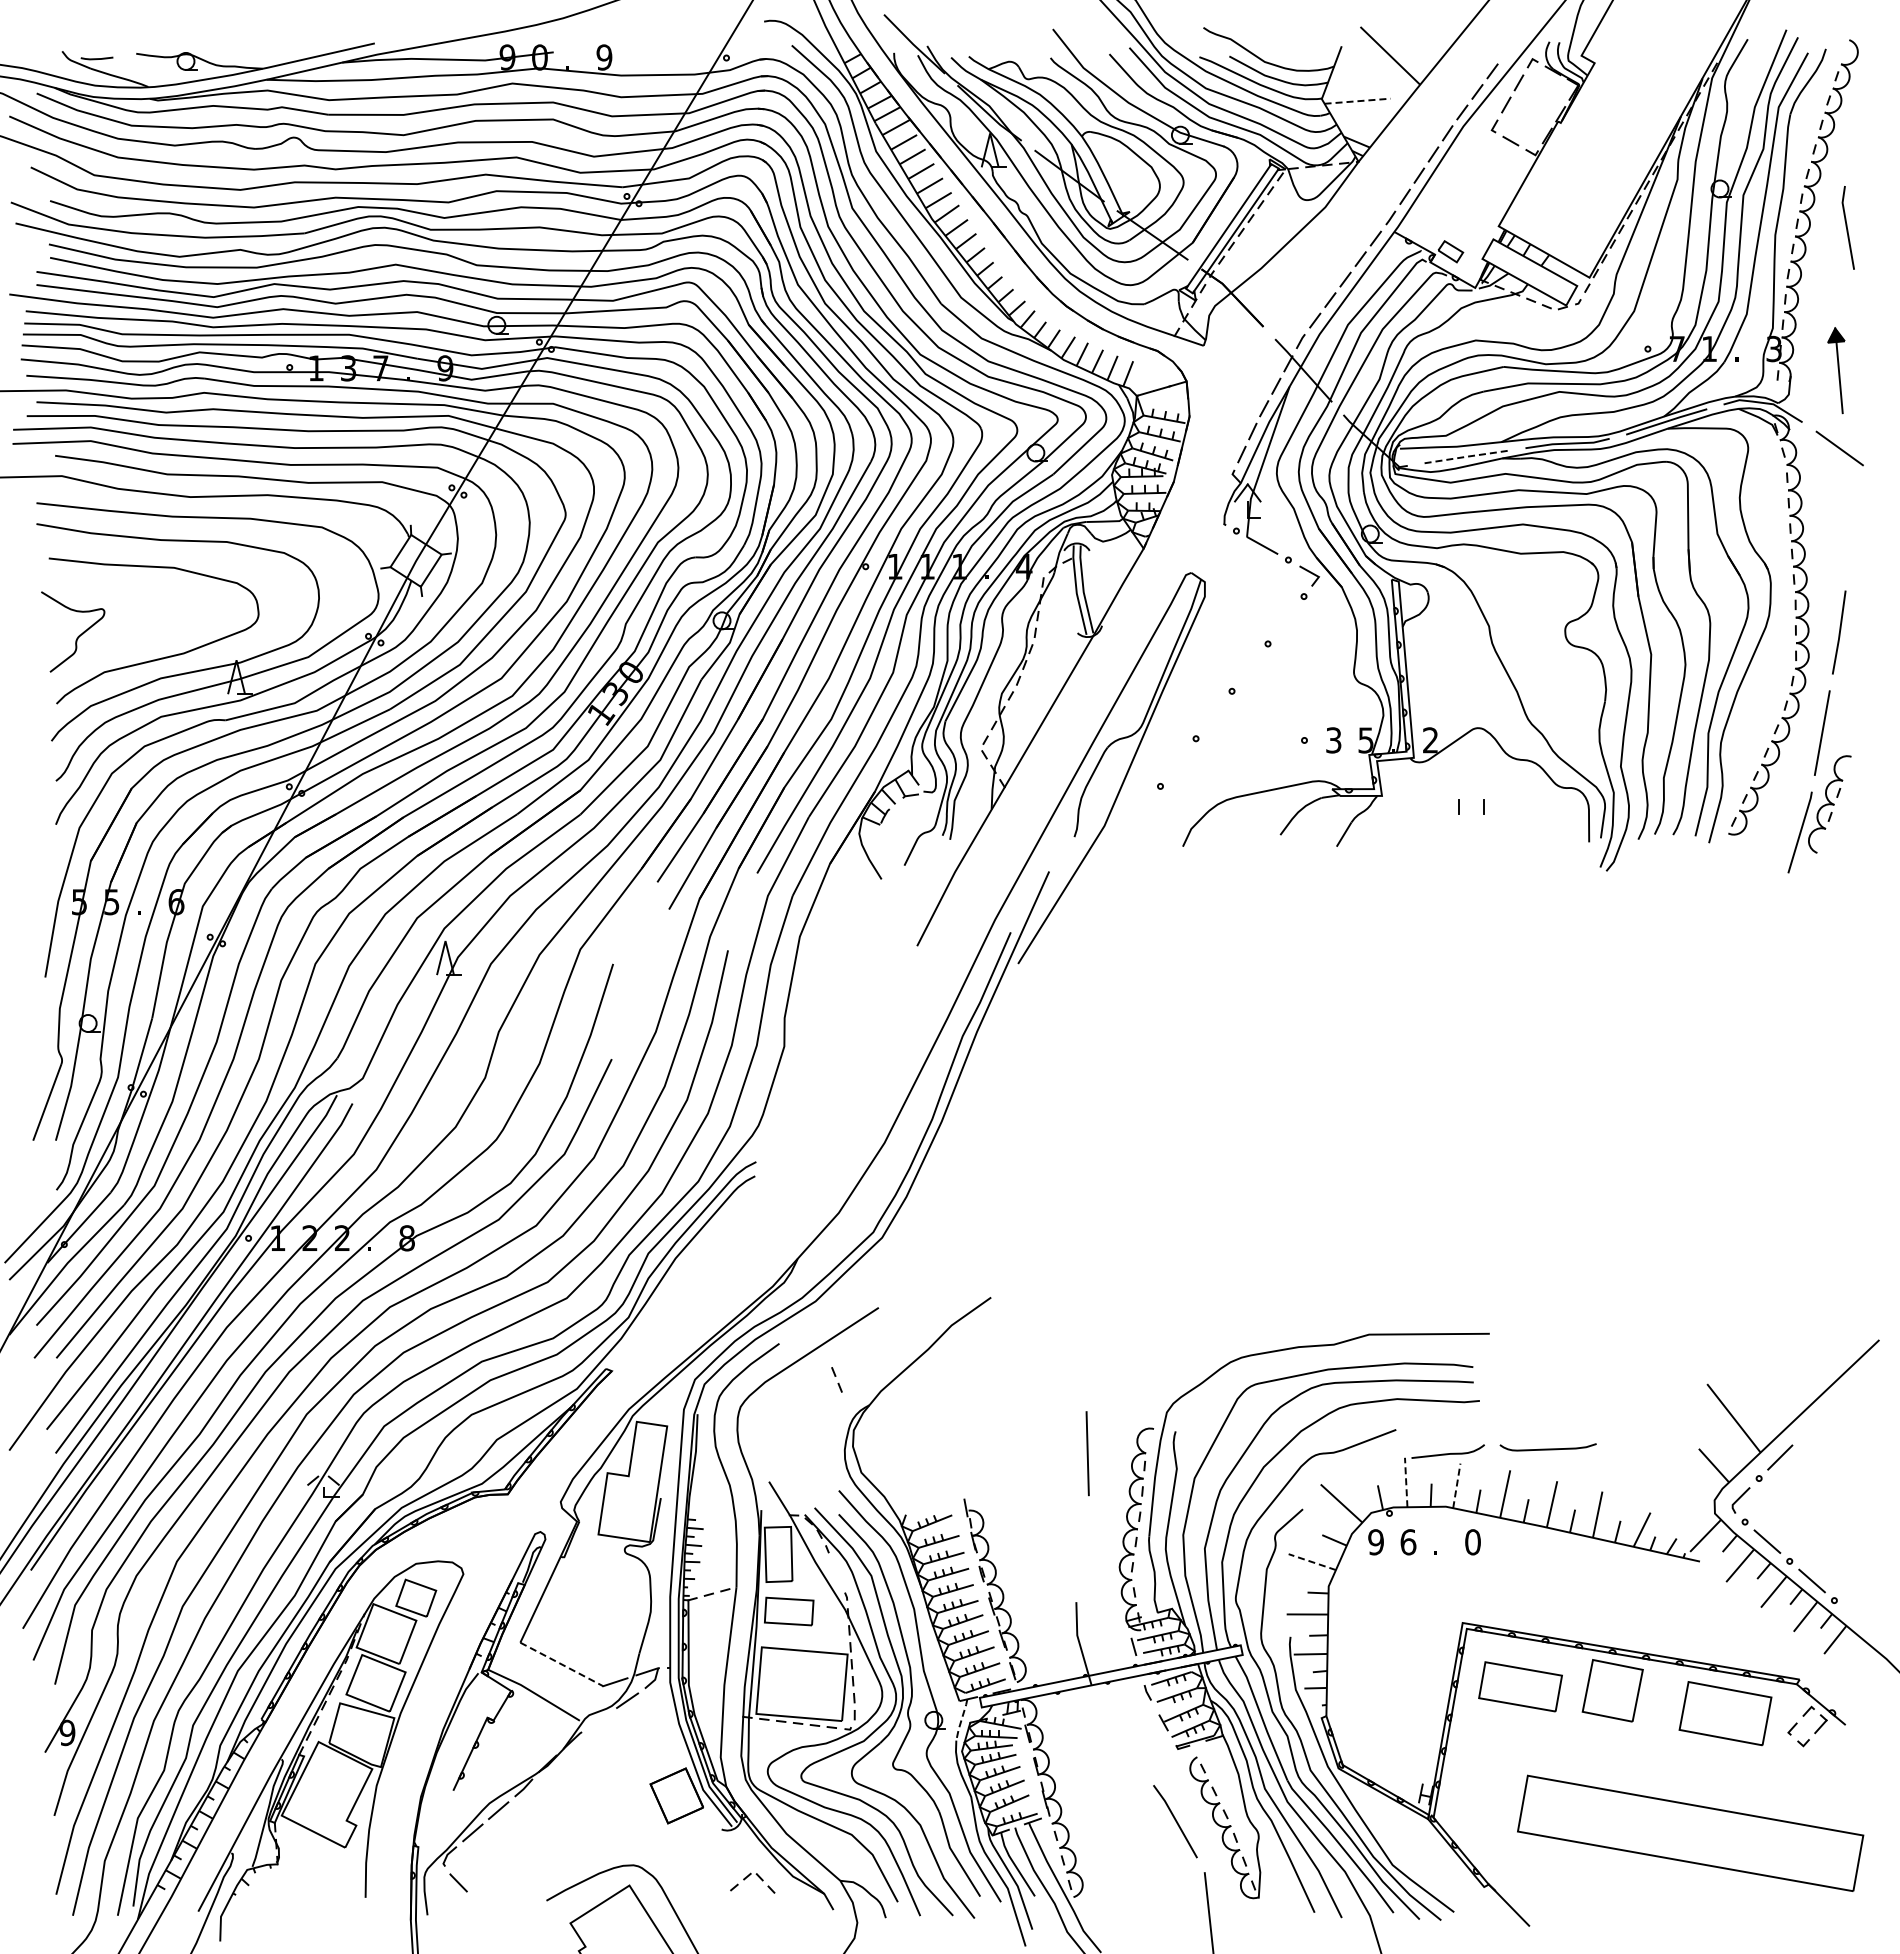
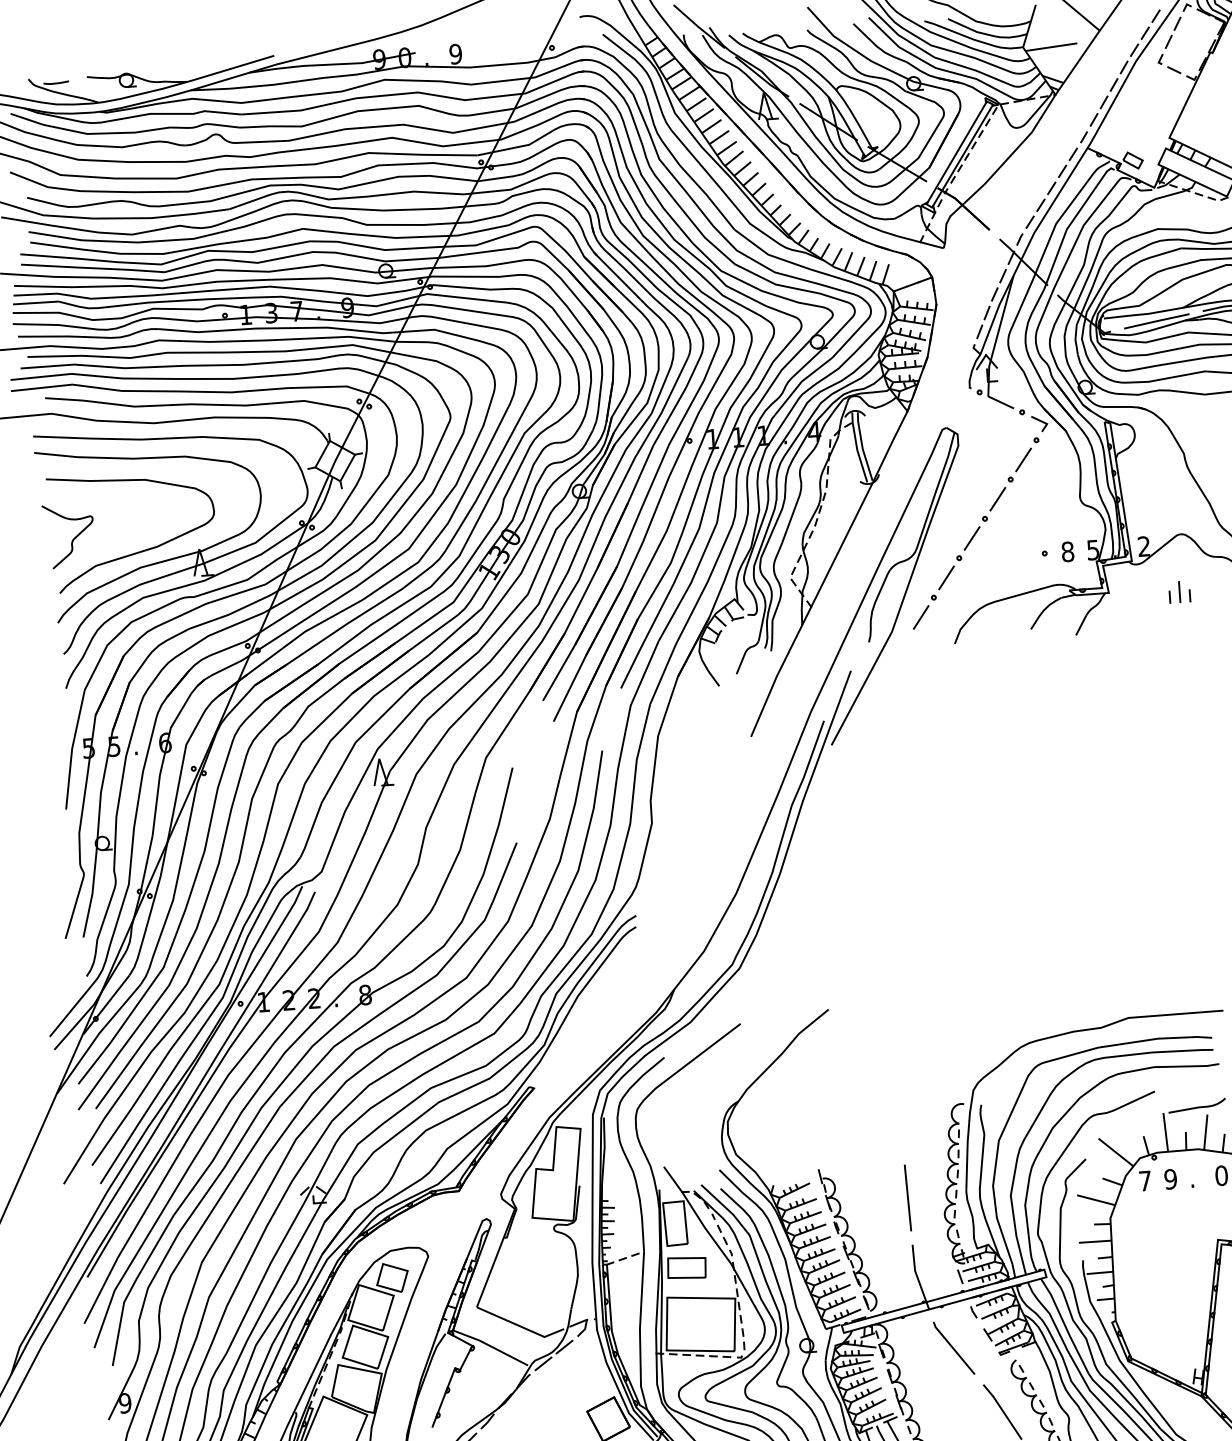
line: (1358, 101) -> (1052, 47), dashed -> solid
line: (1467, 456) -> (1157, 320), dashed -> solid
line: (1285, 619) -> (1023, 459), added
line: (1249, 667) -> (997, 499), added
line: (1213, 714) -> (971, 538), added
text: (1333, 740) -> (1067, 551), 3 -> 8
line: (1178, 762) -> (946, 577), added
line: (1471, 800) -> (1179, 591), added
line: (1142, 809) -> (920, 616), added
part: (836, 1379) -> (722, 1234), moved
line: (1087, 1453) -> (907, 1197), moved
line: (1406, 1482) -> (1165, 1132), dashed -> solid
line: (1456, 1485) -> (1205, 1131), dashed -> solid
text: (1375, 1542) -> (1144, 1181), 9 -> 7
text: (1408, 1542) -> (1170, 1179), 6 -> 9
line: (1312, 1562) -> (1096, 1200), dashed -> solid
line: (561, 1664) -> (510, 1322), dashed -> solid
line: (599, 1719) -> (543, 1363), added
line: (961, 1719) -> (828, 1343), dashed -> solid
line: (1119, 1736) -> (953, 1348), added

